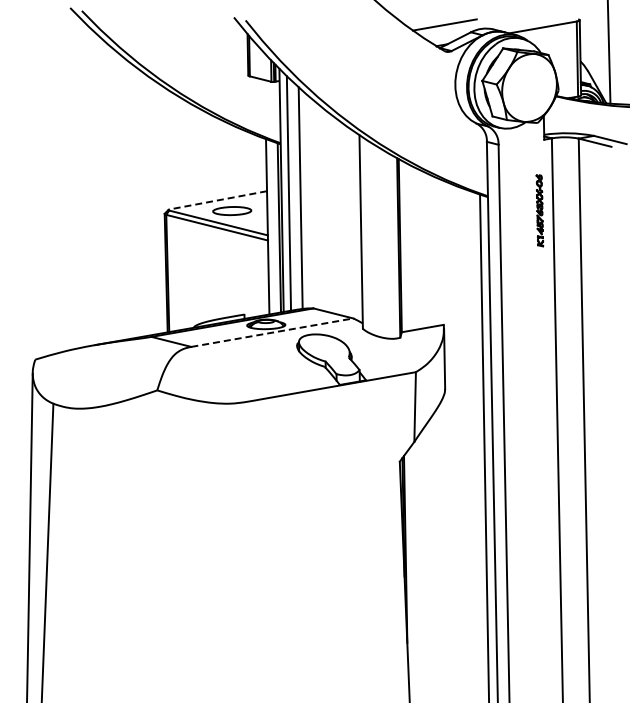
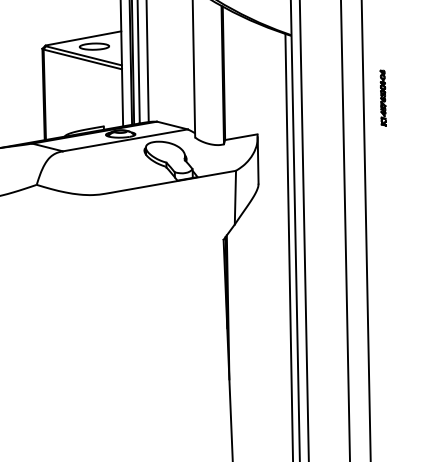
line: (217, 200) -> (83, 38), dashed -> solid
part: (539, 210) -> (382, 97), moved
line: (272, 332) -> (125, 140), dashed -> solid

